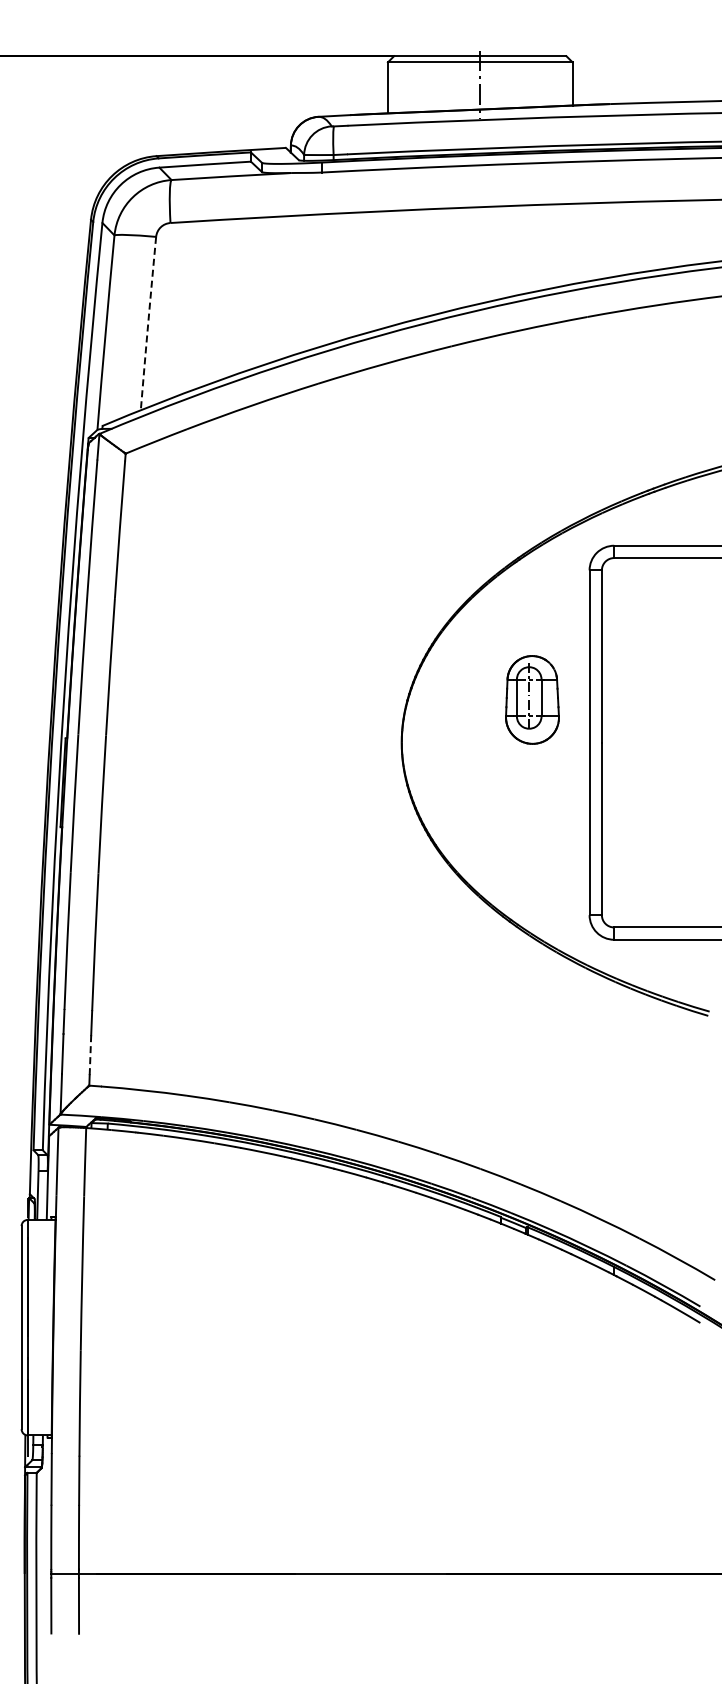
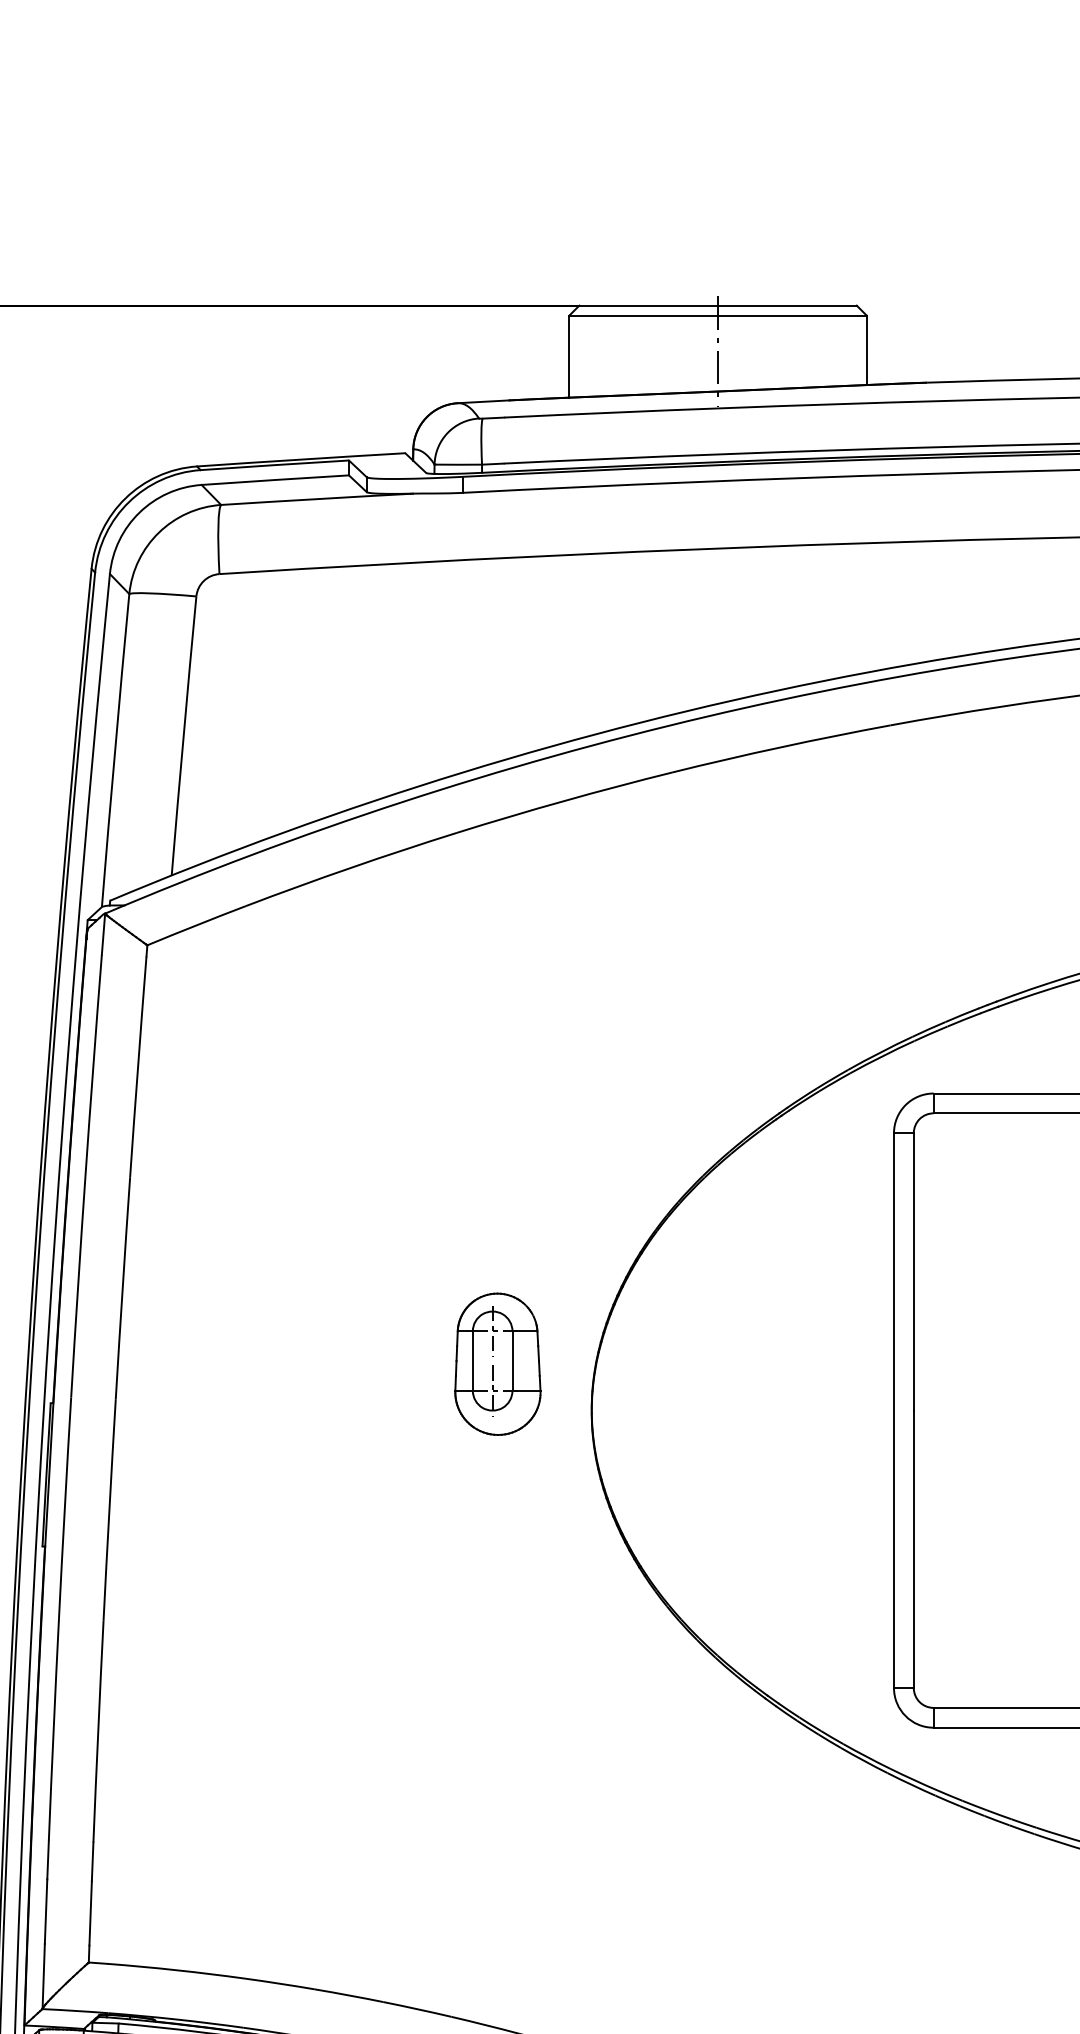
arc: (148, 323) -> (184, 735), dashed -> solid
part: (532, 699) -> (497, 1363), moved
line: (90, 1055) -> (90, 1913), dashed -> solid

